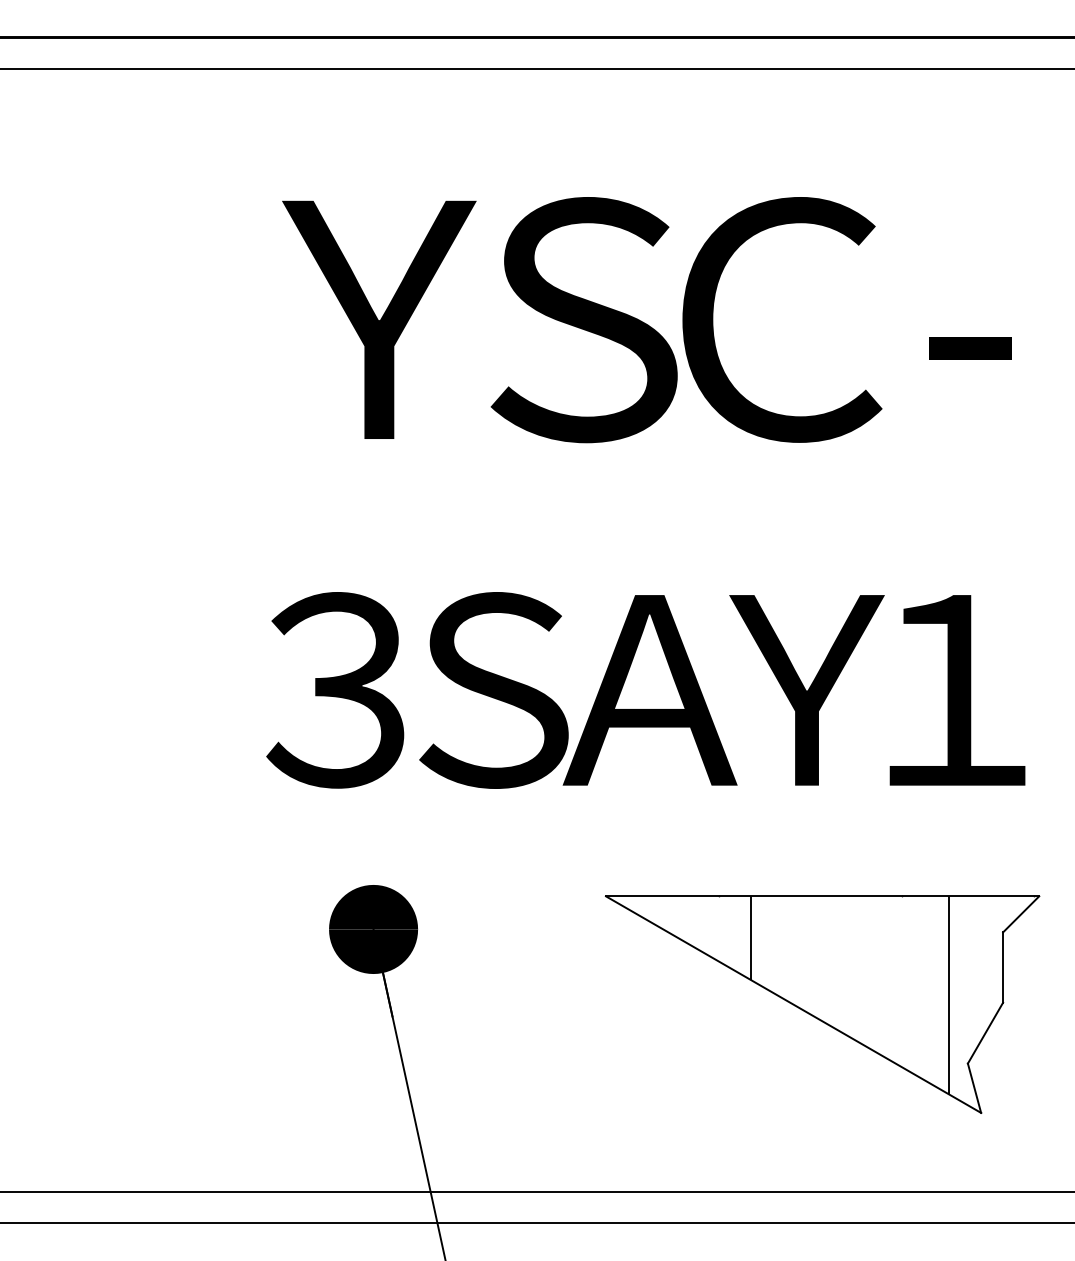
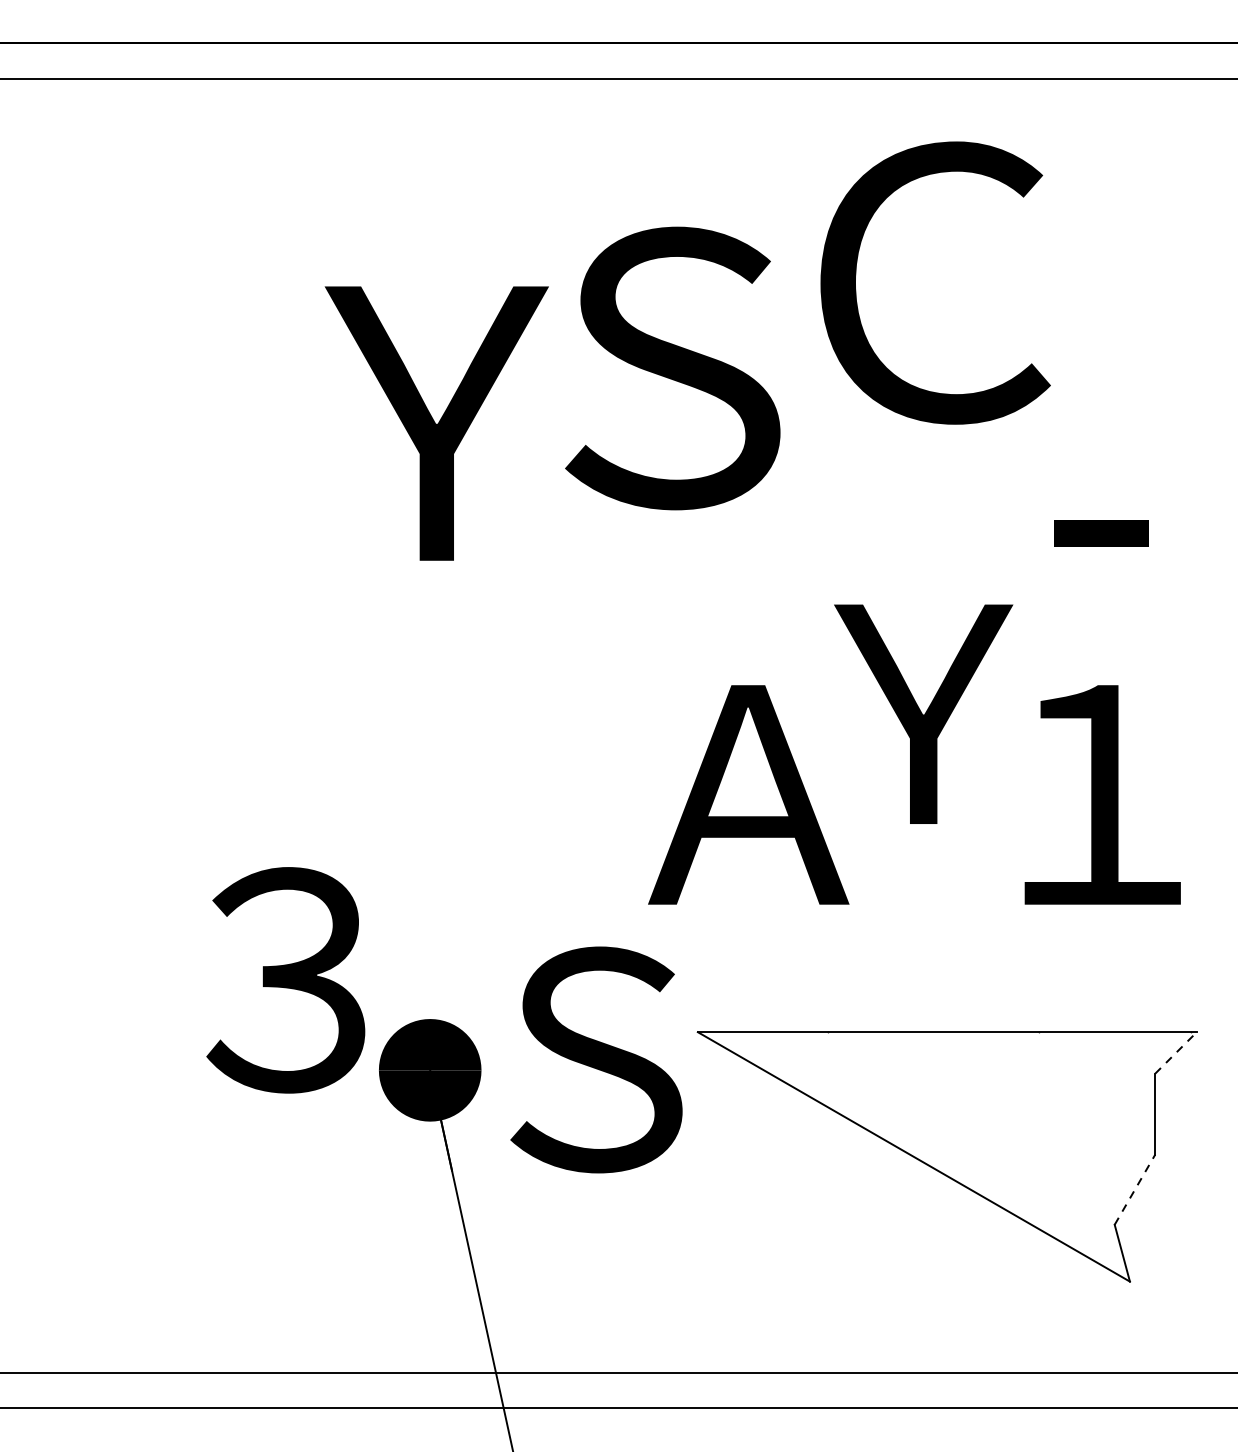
text: (379, 319) -> (437, 423), moved
text: (782, 319) -> (935, 282), moved
text: (970, 348) -> (1101, 533), moved
text: (335, 690) -> (286, 980), moved
text: (493, 690) -> (595, 1059), moved
text: (806, 690) -> (923, 714), moved
line: (1021, 914) -> (1176, 1053), solid -> dashed
hatch: (849, 995) -> (978, 1146), removed
line: (985, 1032) -> (1134, 1188), solid -> dashed

